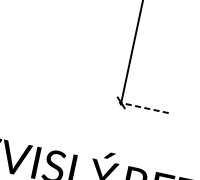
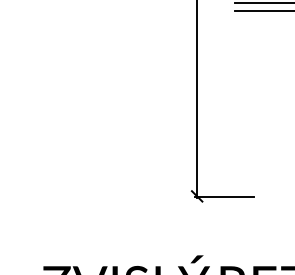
line: (144, 107) -> (224, 196), dashed -> solid

